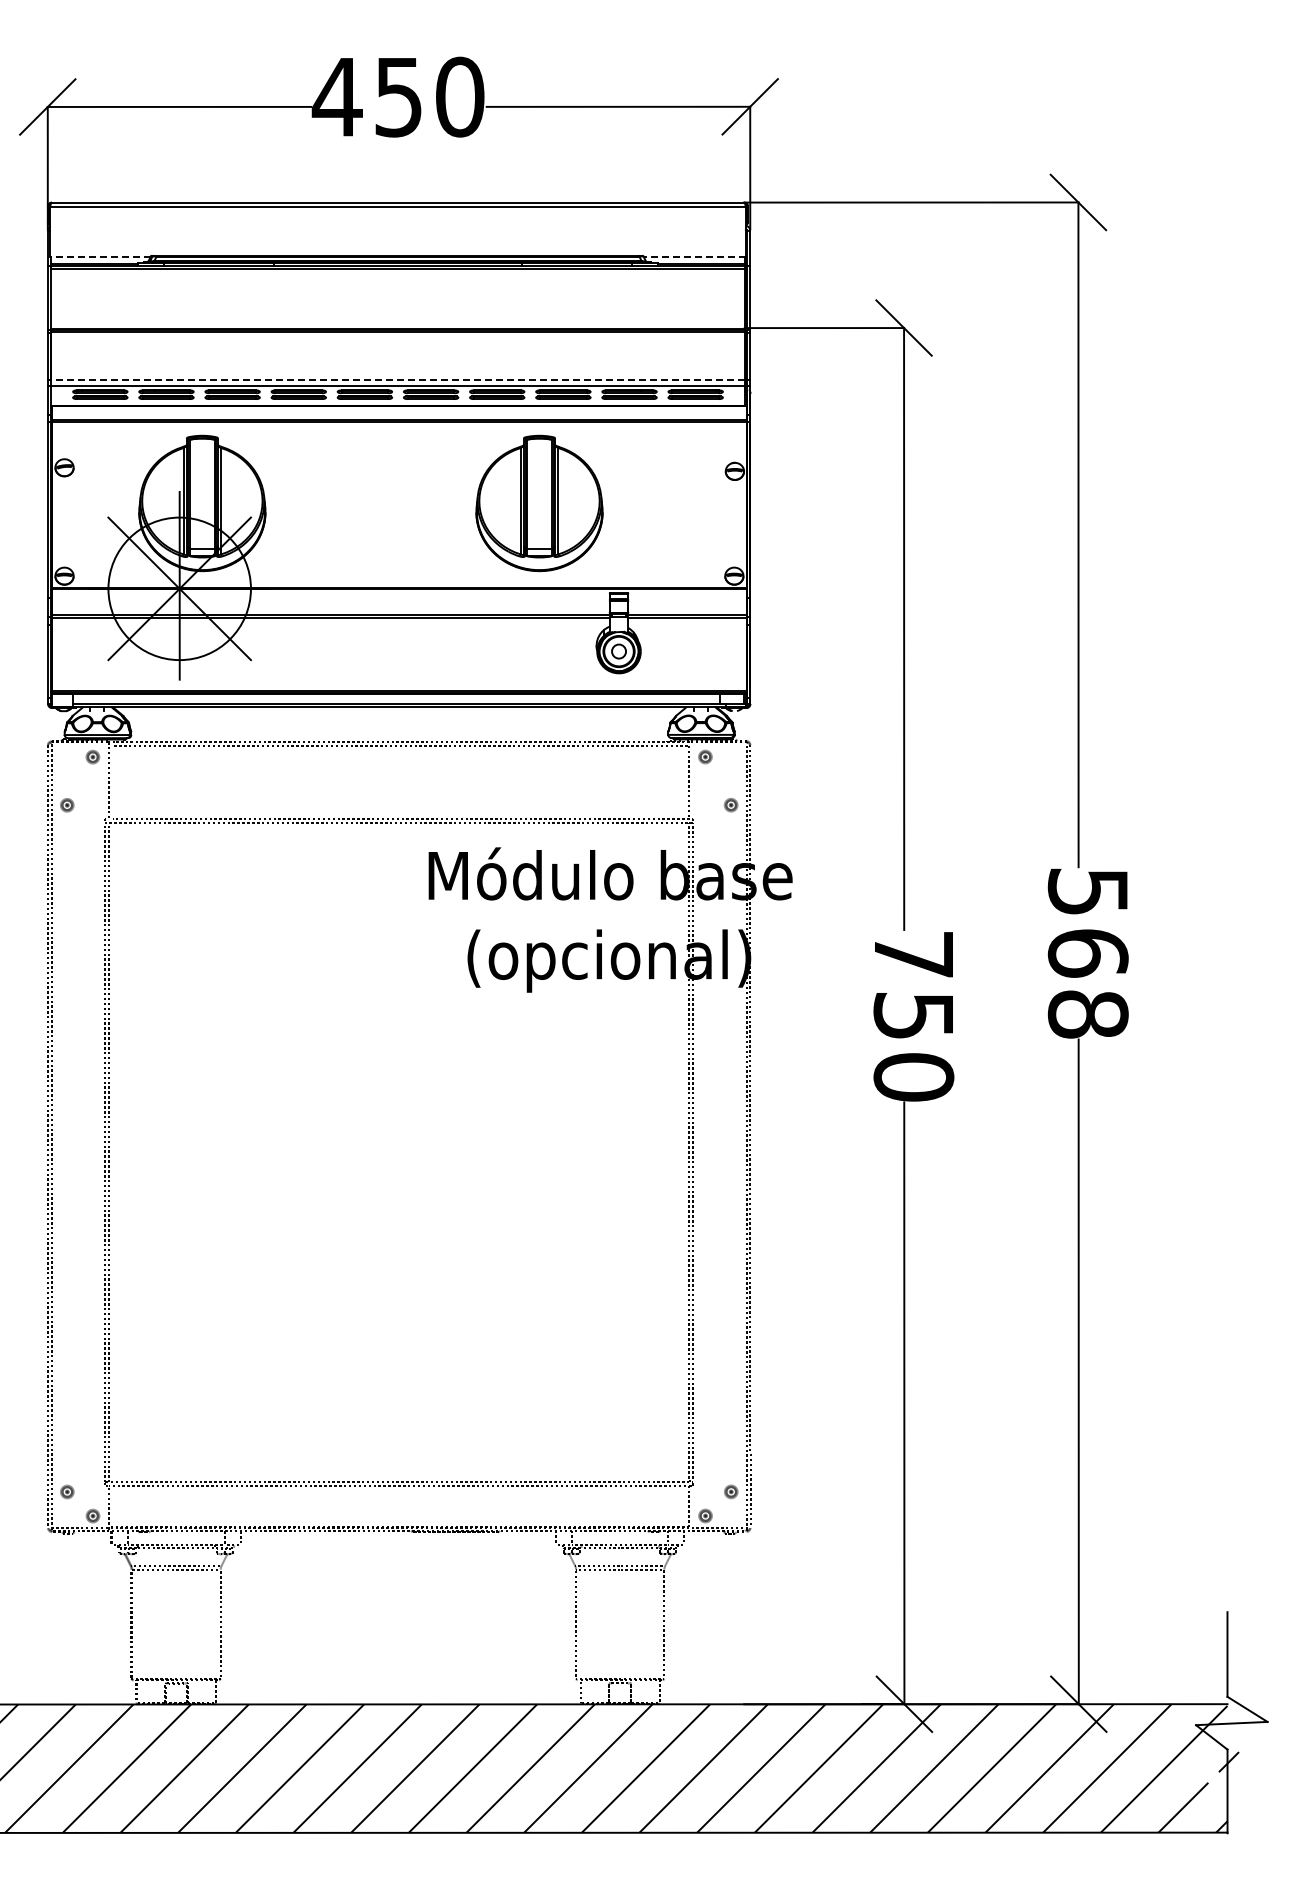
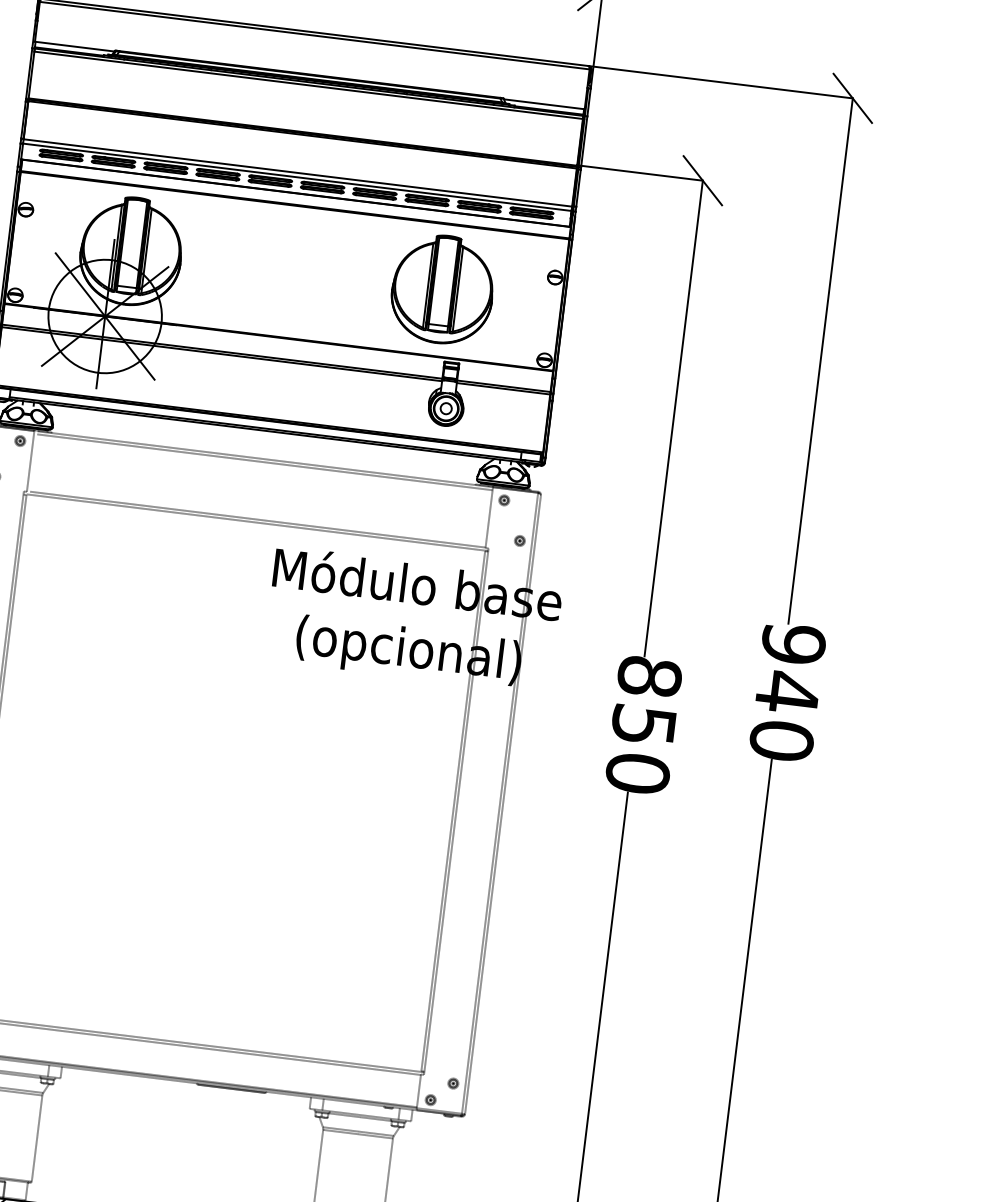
line: (99, 257) -> (73, 46), dashed -> solid
line: (694, 257) -> (544, 104), dashed -> solid
line: (397, 380) -> (297, 173), dashed -> solid
part: (539, 503) -> (442, 289), moved
text: (1087, 952) -> (787, 691), 568 -> 940
text: (913, 954) -> (649, 676), 750 -> 850

